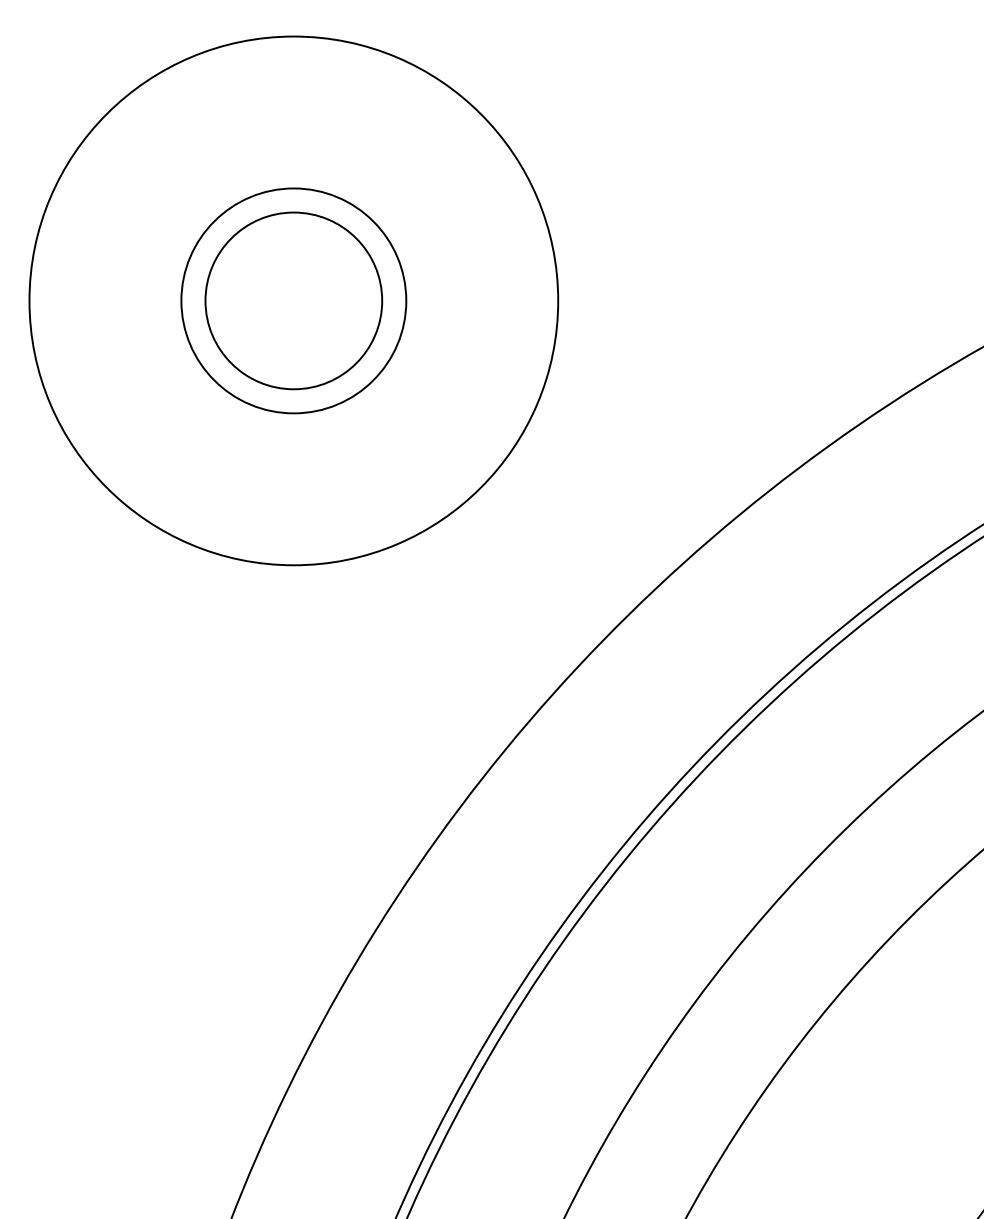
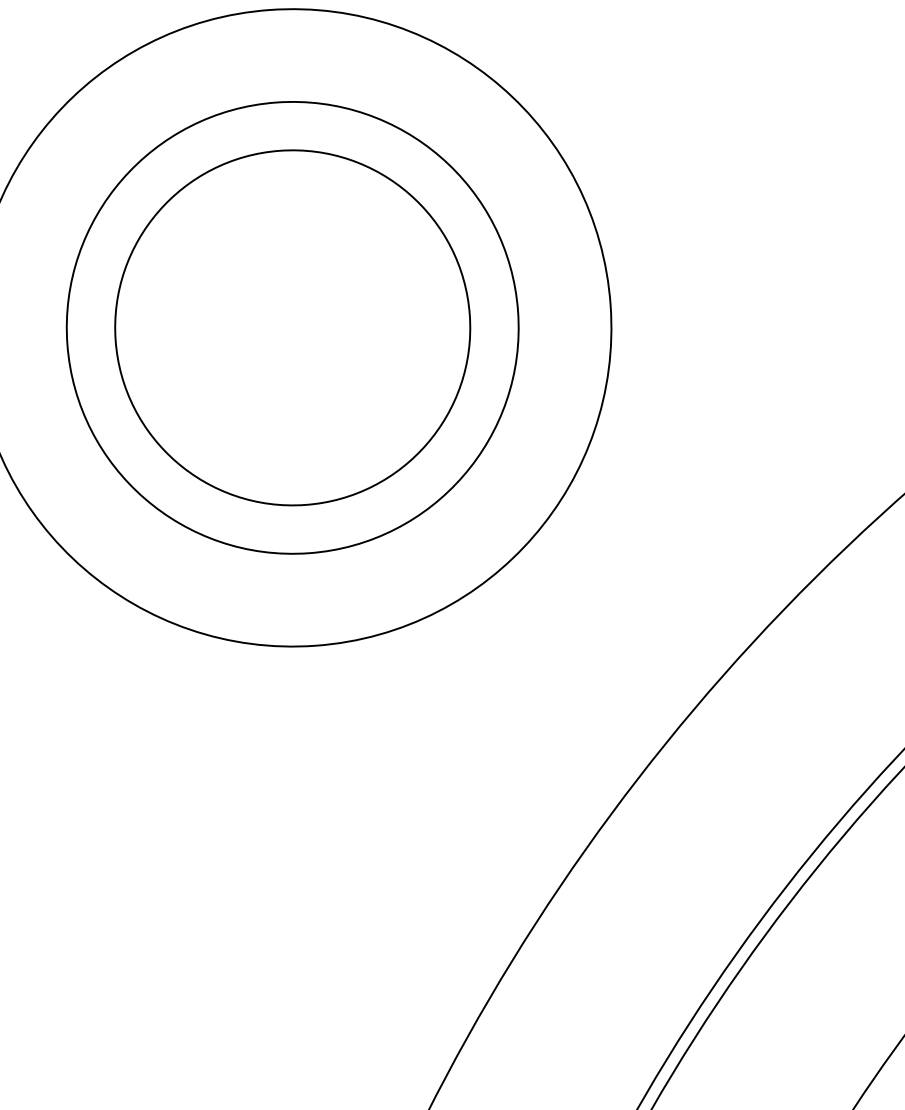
circle: (293, 300) -> (292, 327), size x1.67
circle: (293, 300) -> (292, 327), size x1.67

